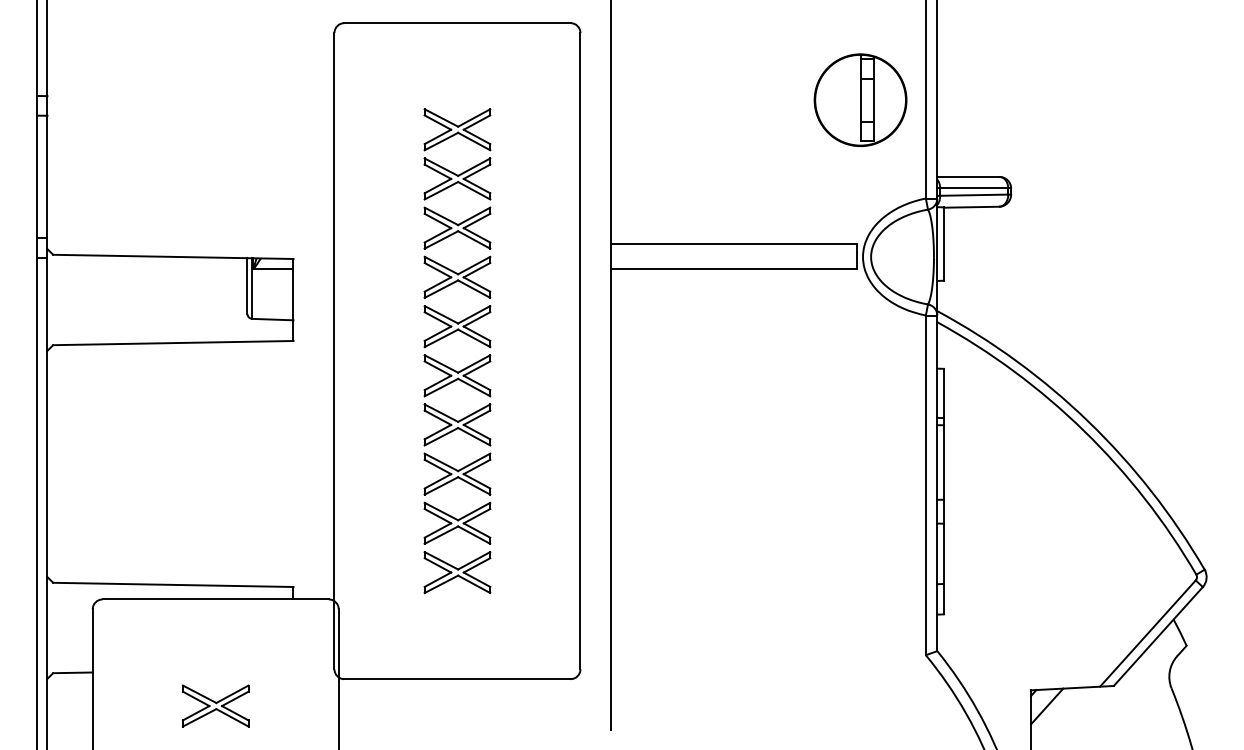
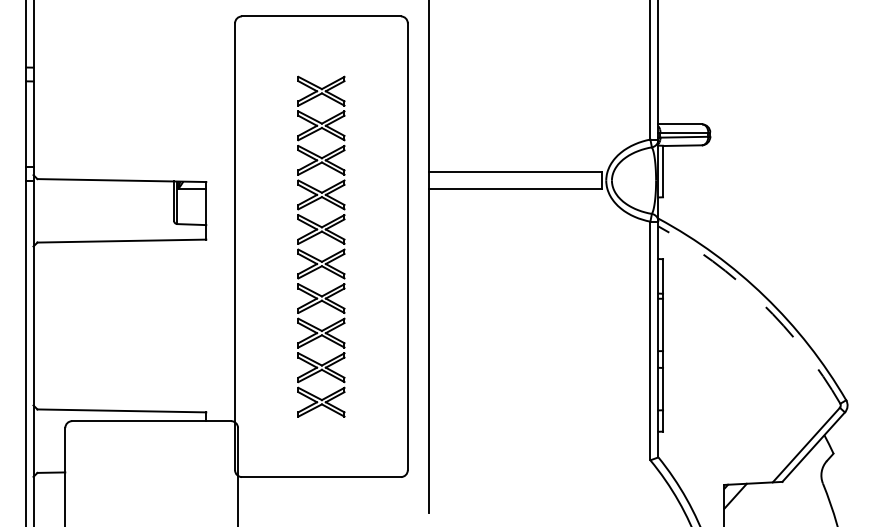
part: (860, 100) -> (604, 70), removed
arc: (1084, 430) -> (761, 302), solid -> dashed
part: (215, 705) -> (151, 495), removed

